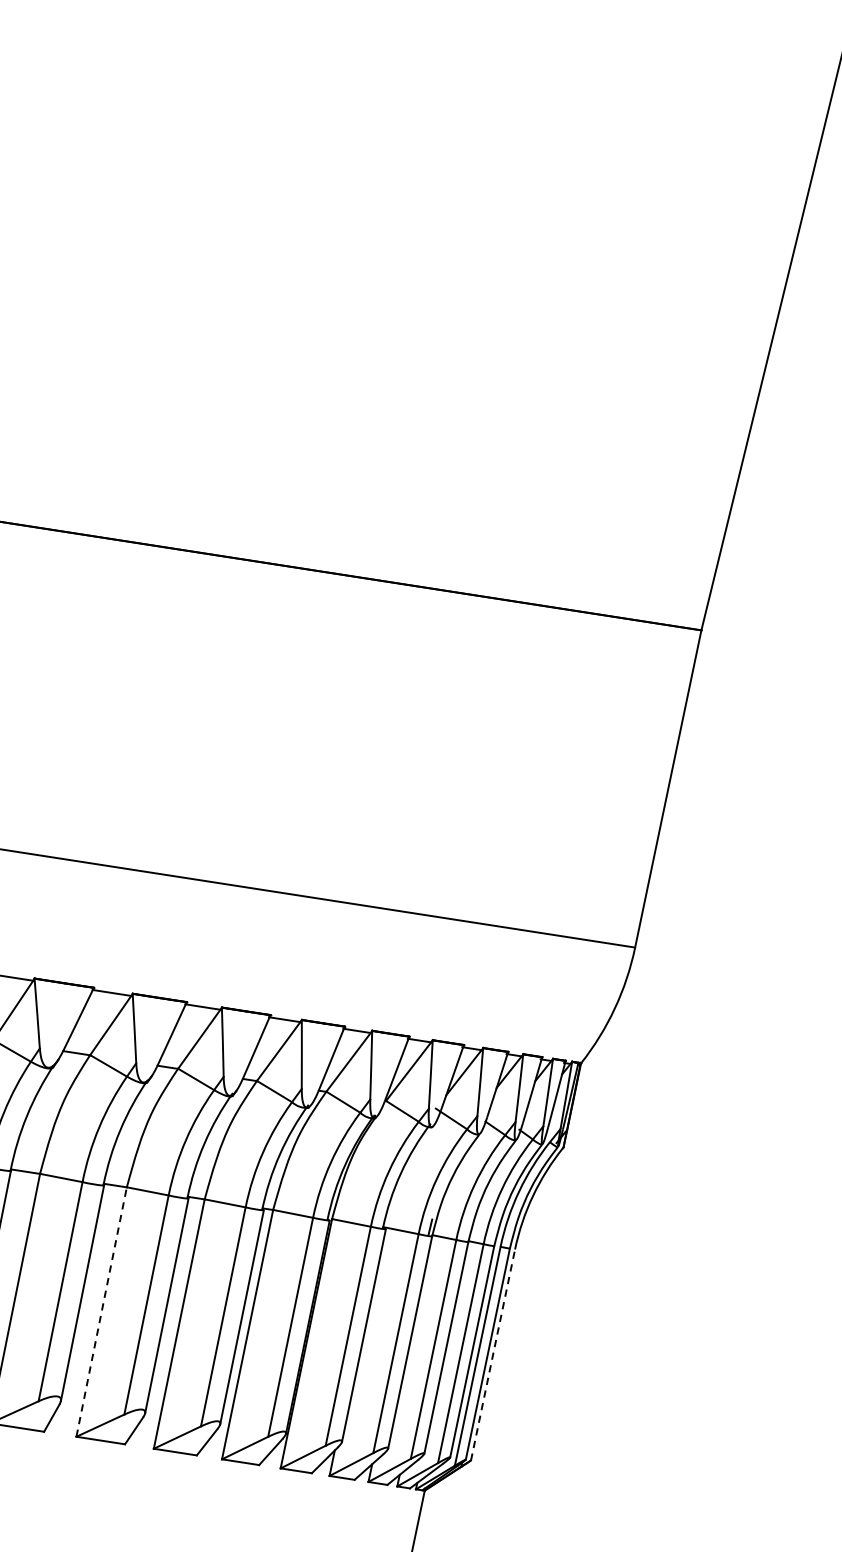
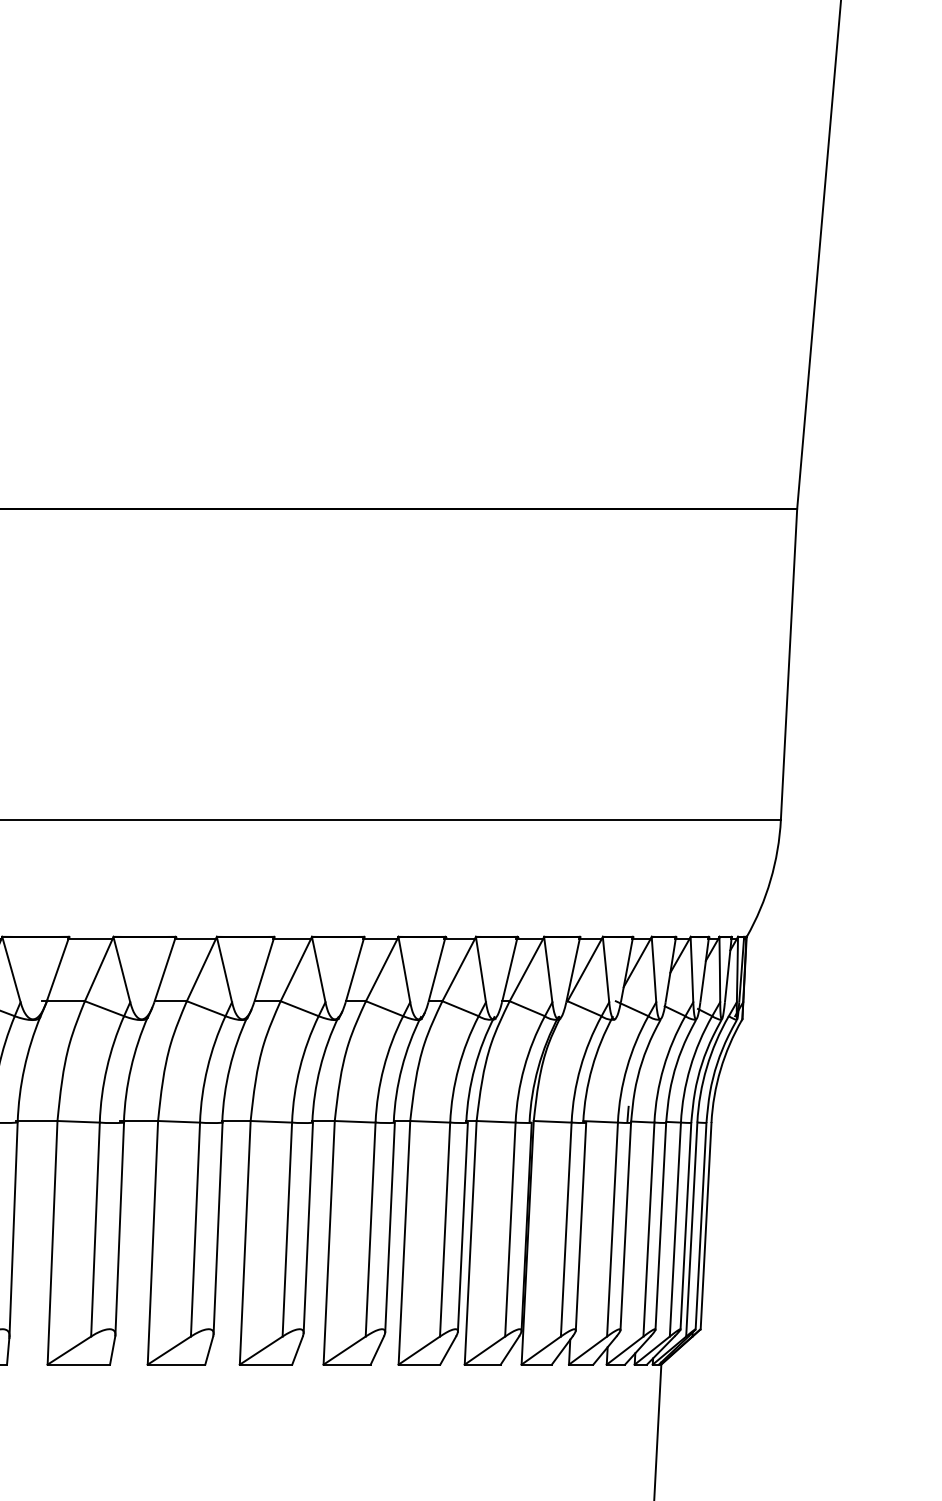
line: (102, 1311) -> (329, 1242), dashed -> solid
line: (493, 1354) -> (706, 1225), dashed -> solid

